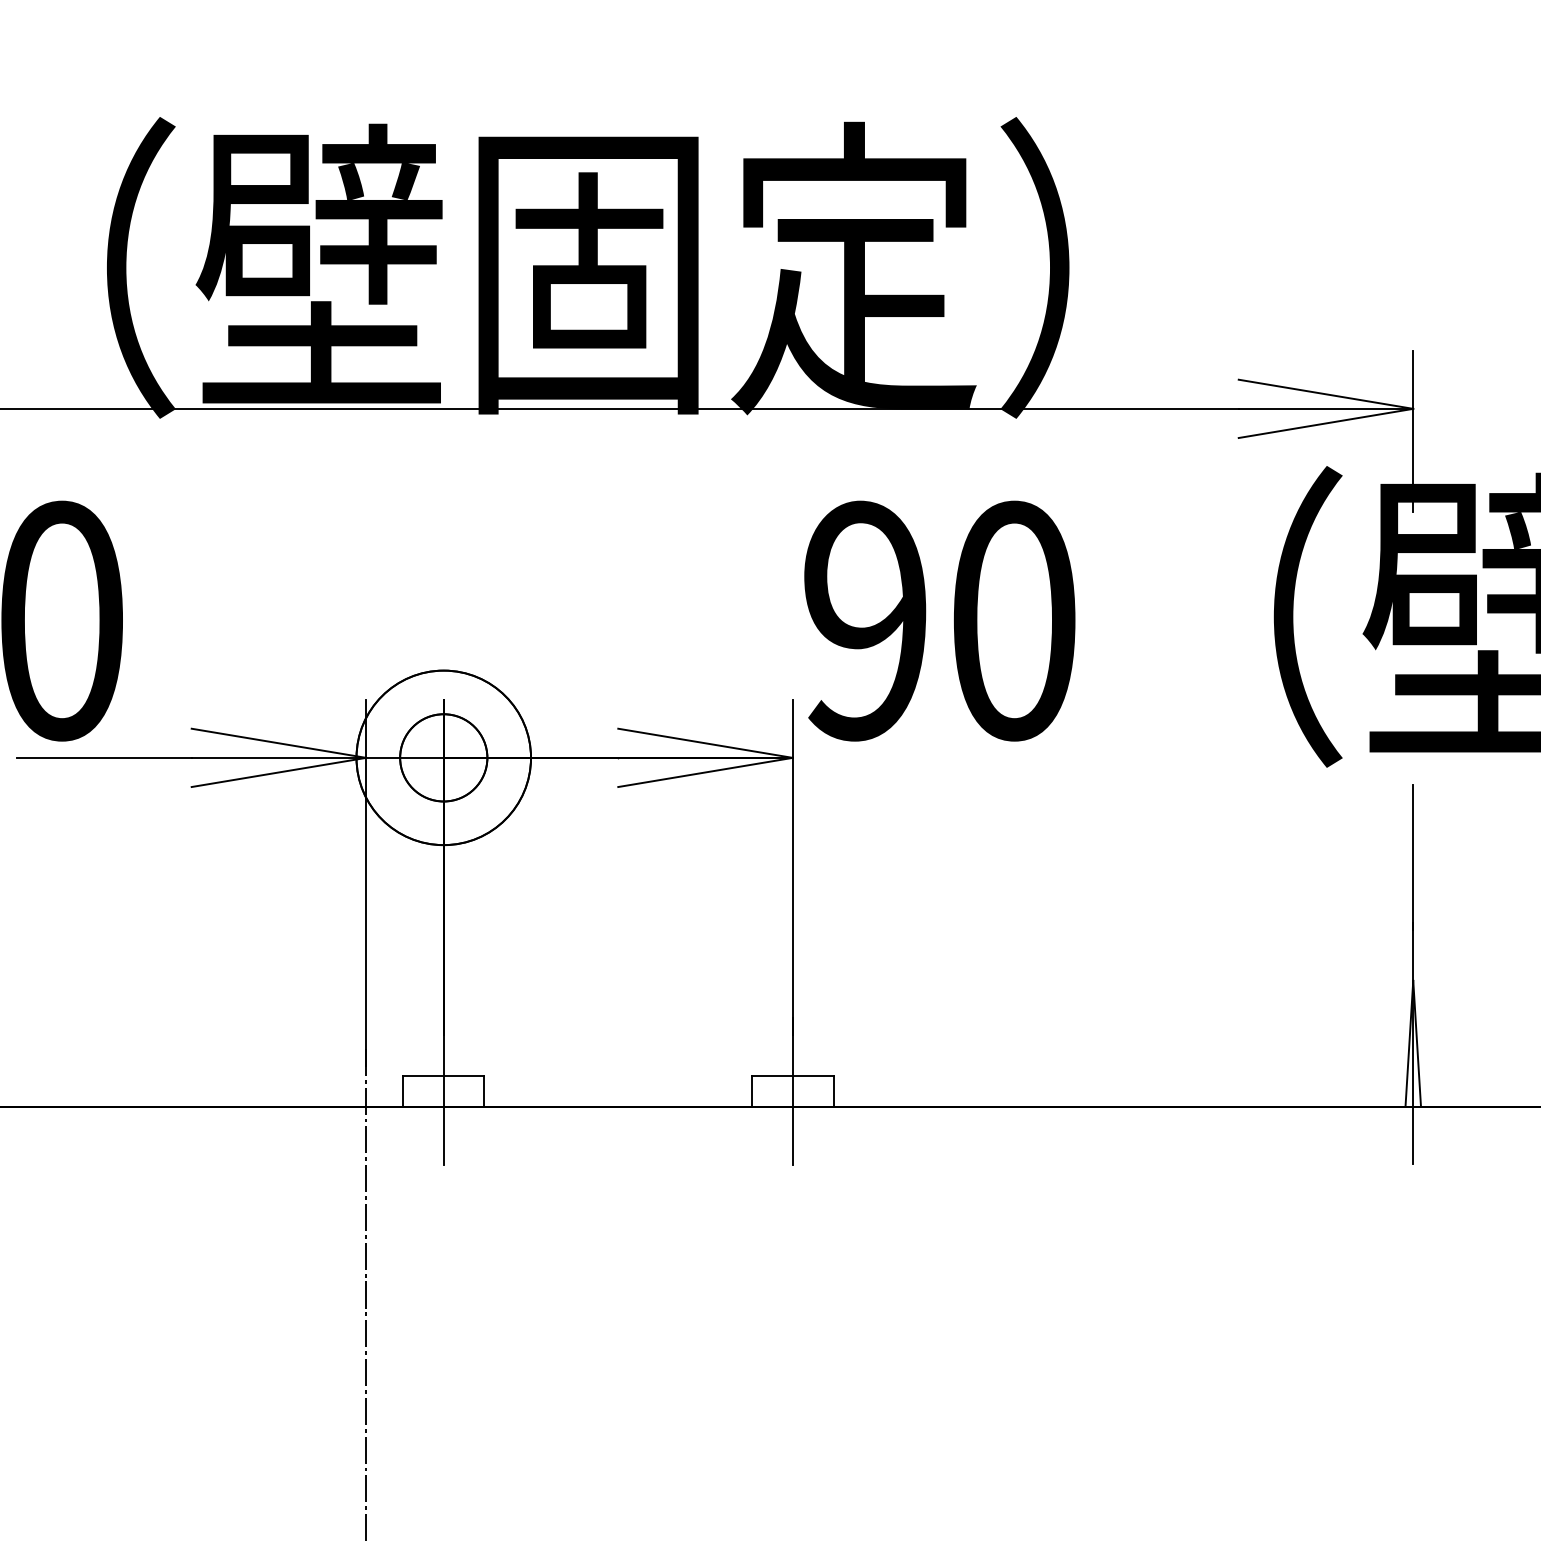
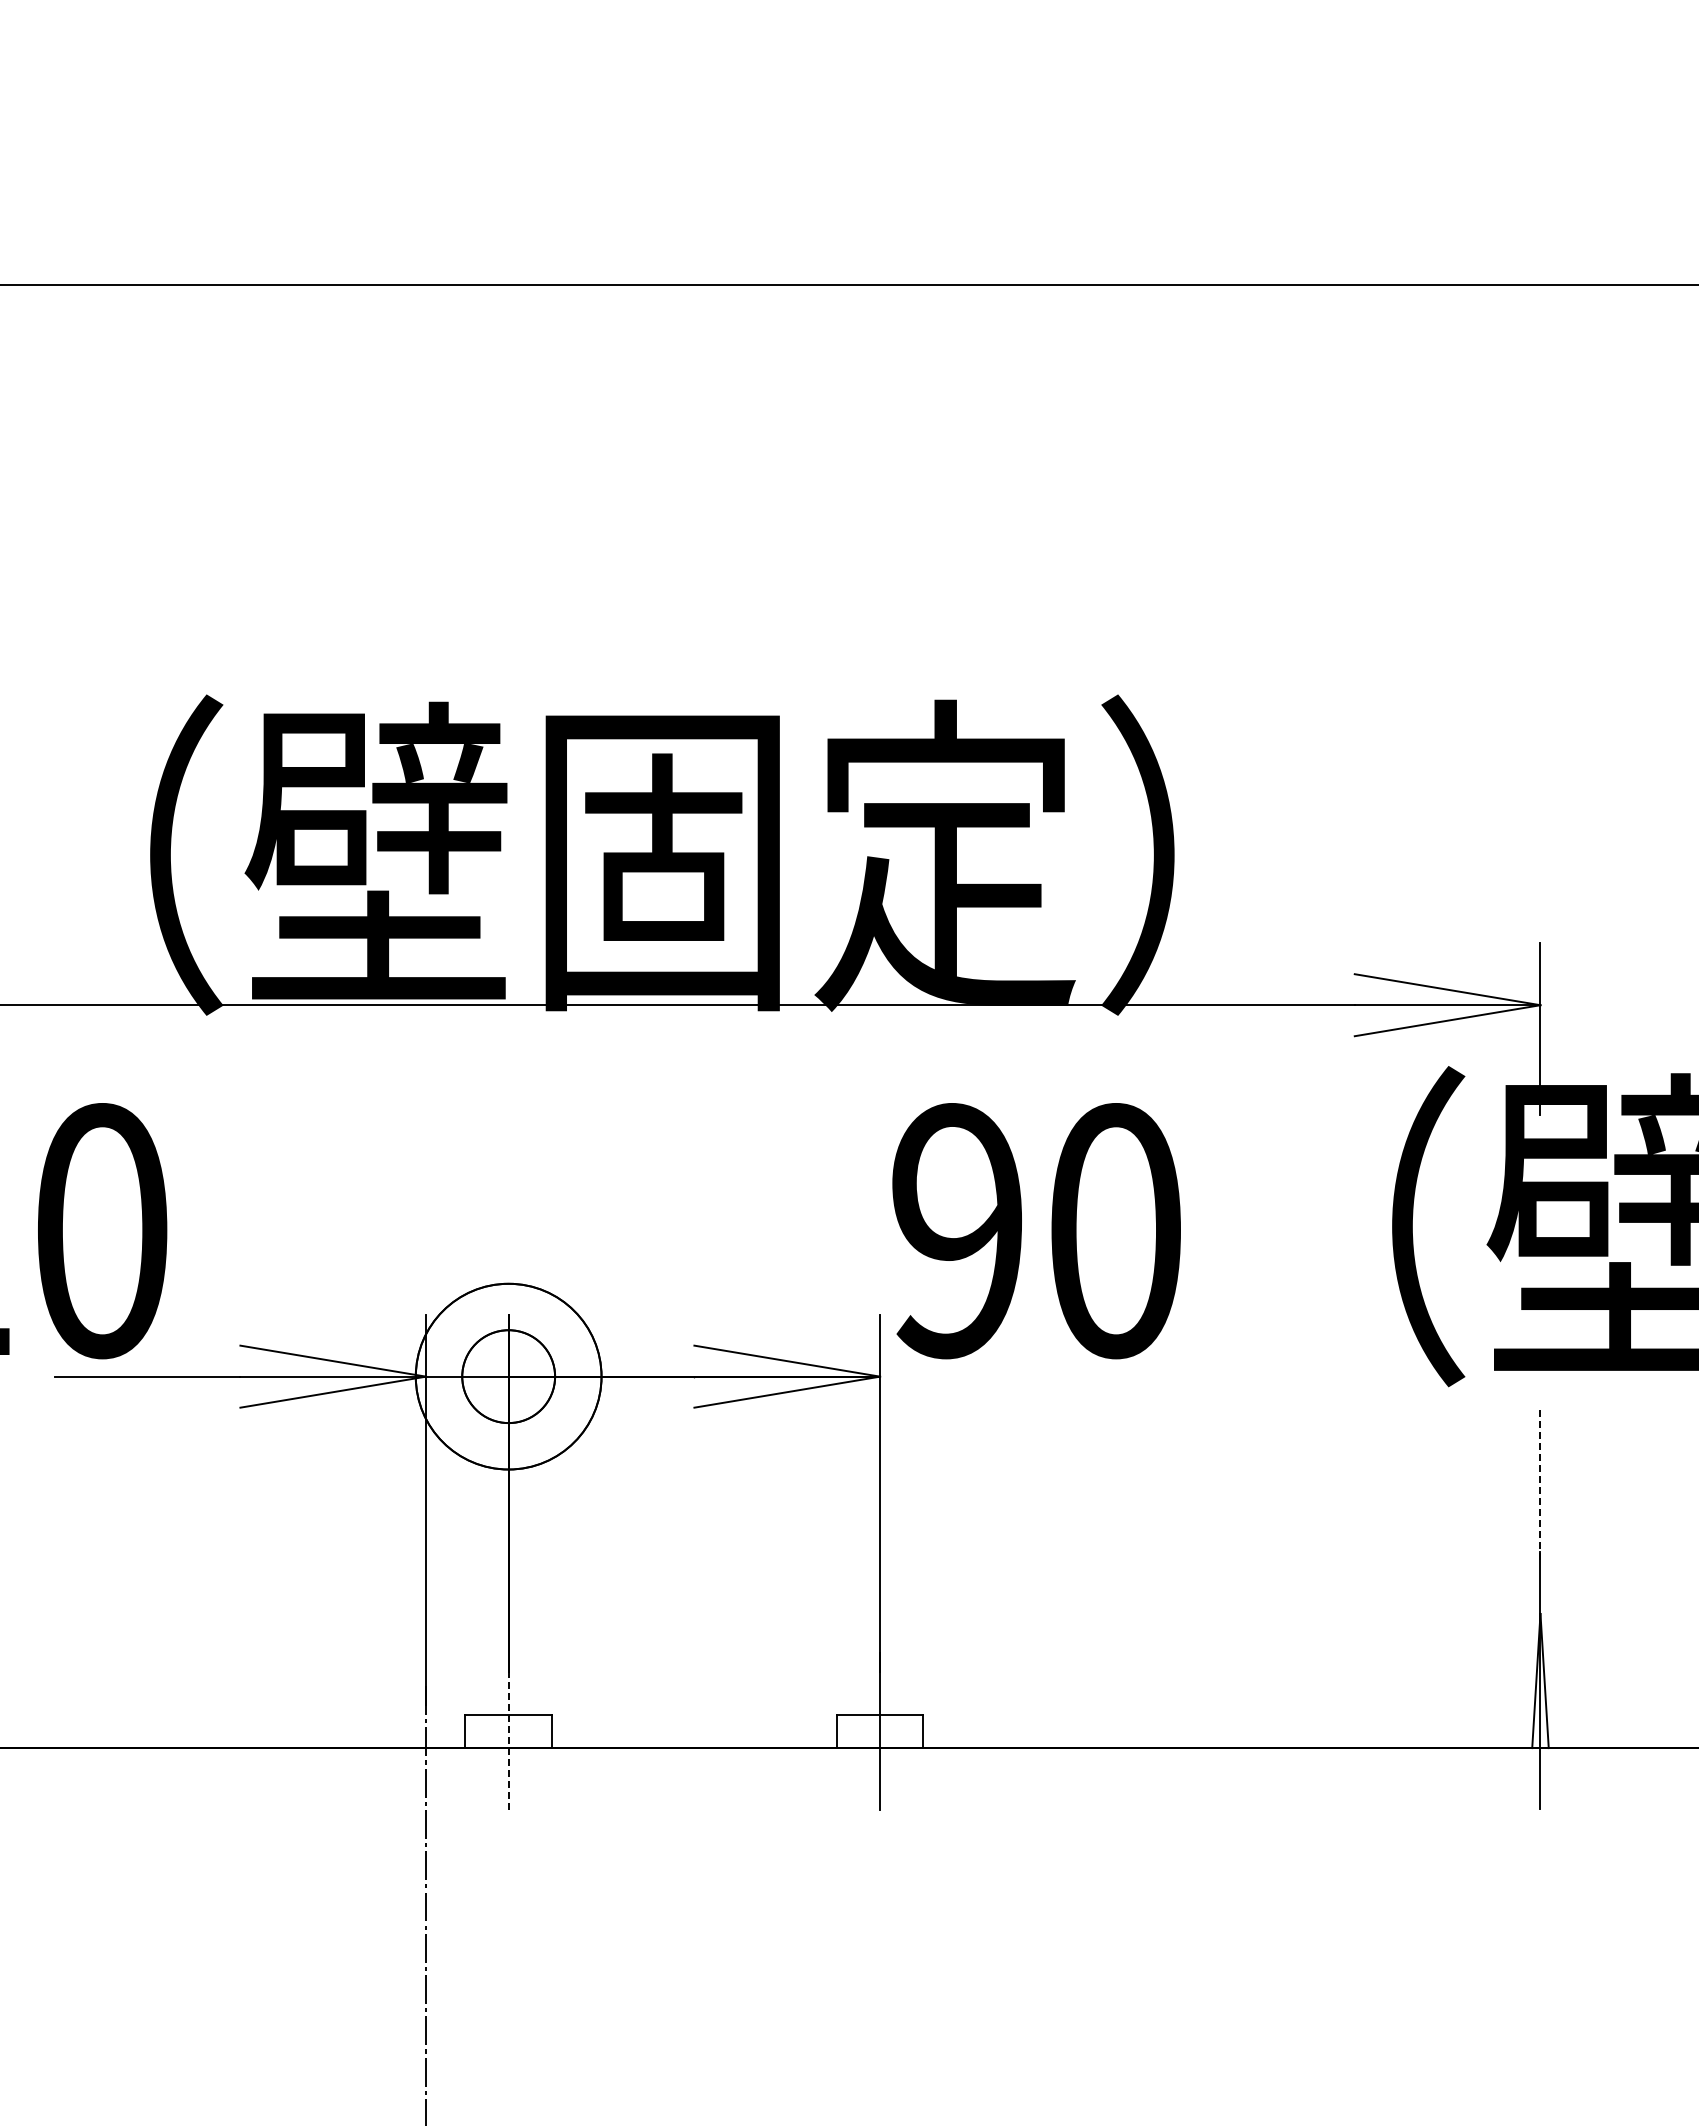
line: (1413, 857) -> (1540, 1482), solid -> dashed
line: (443, 1091) -> (508, 1731), solid -> dashed

